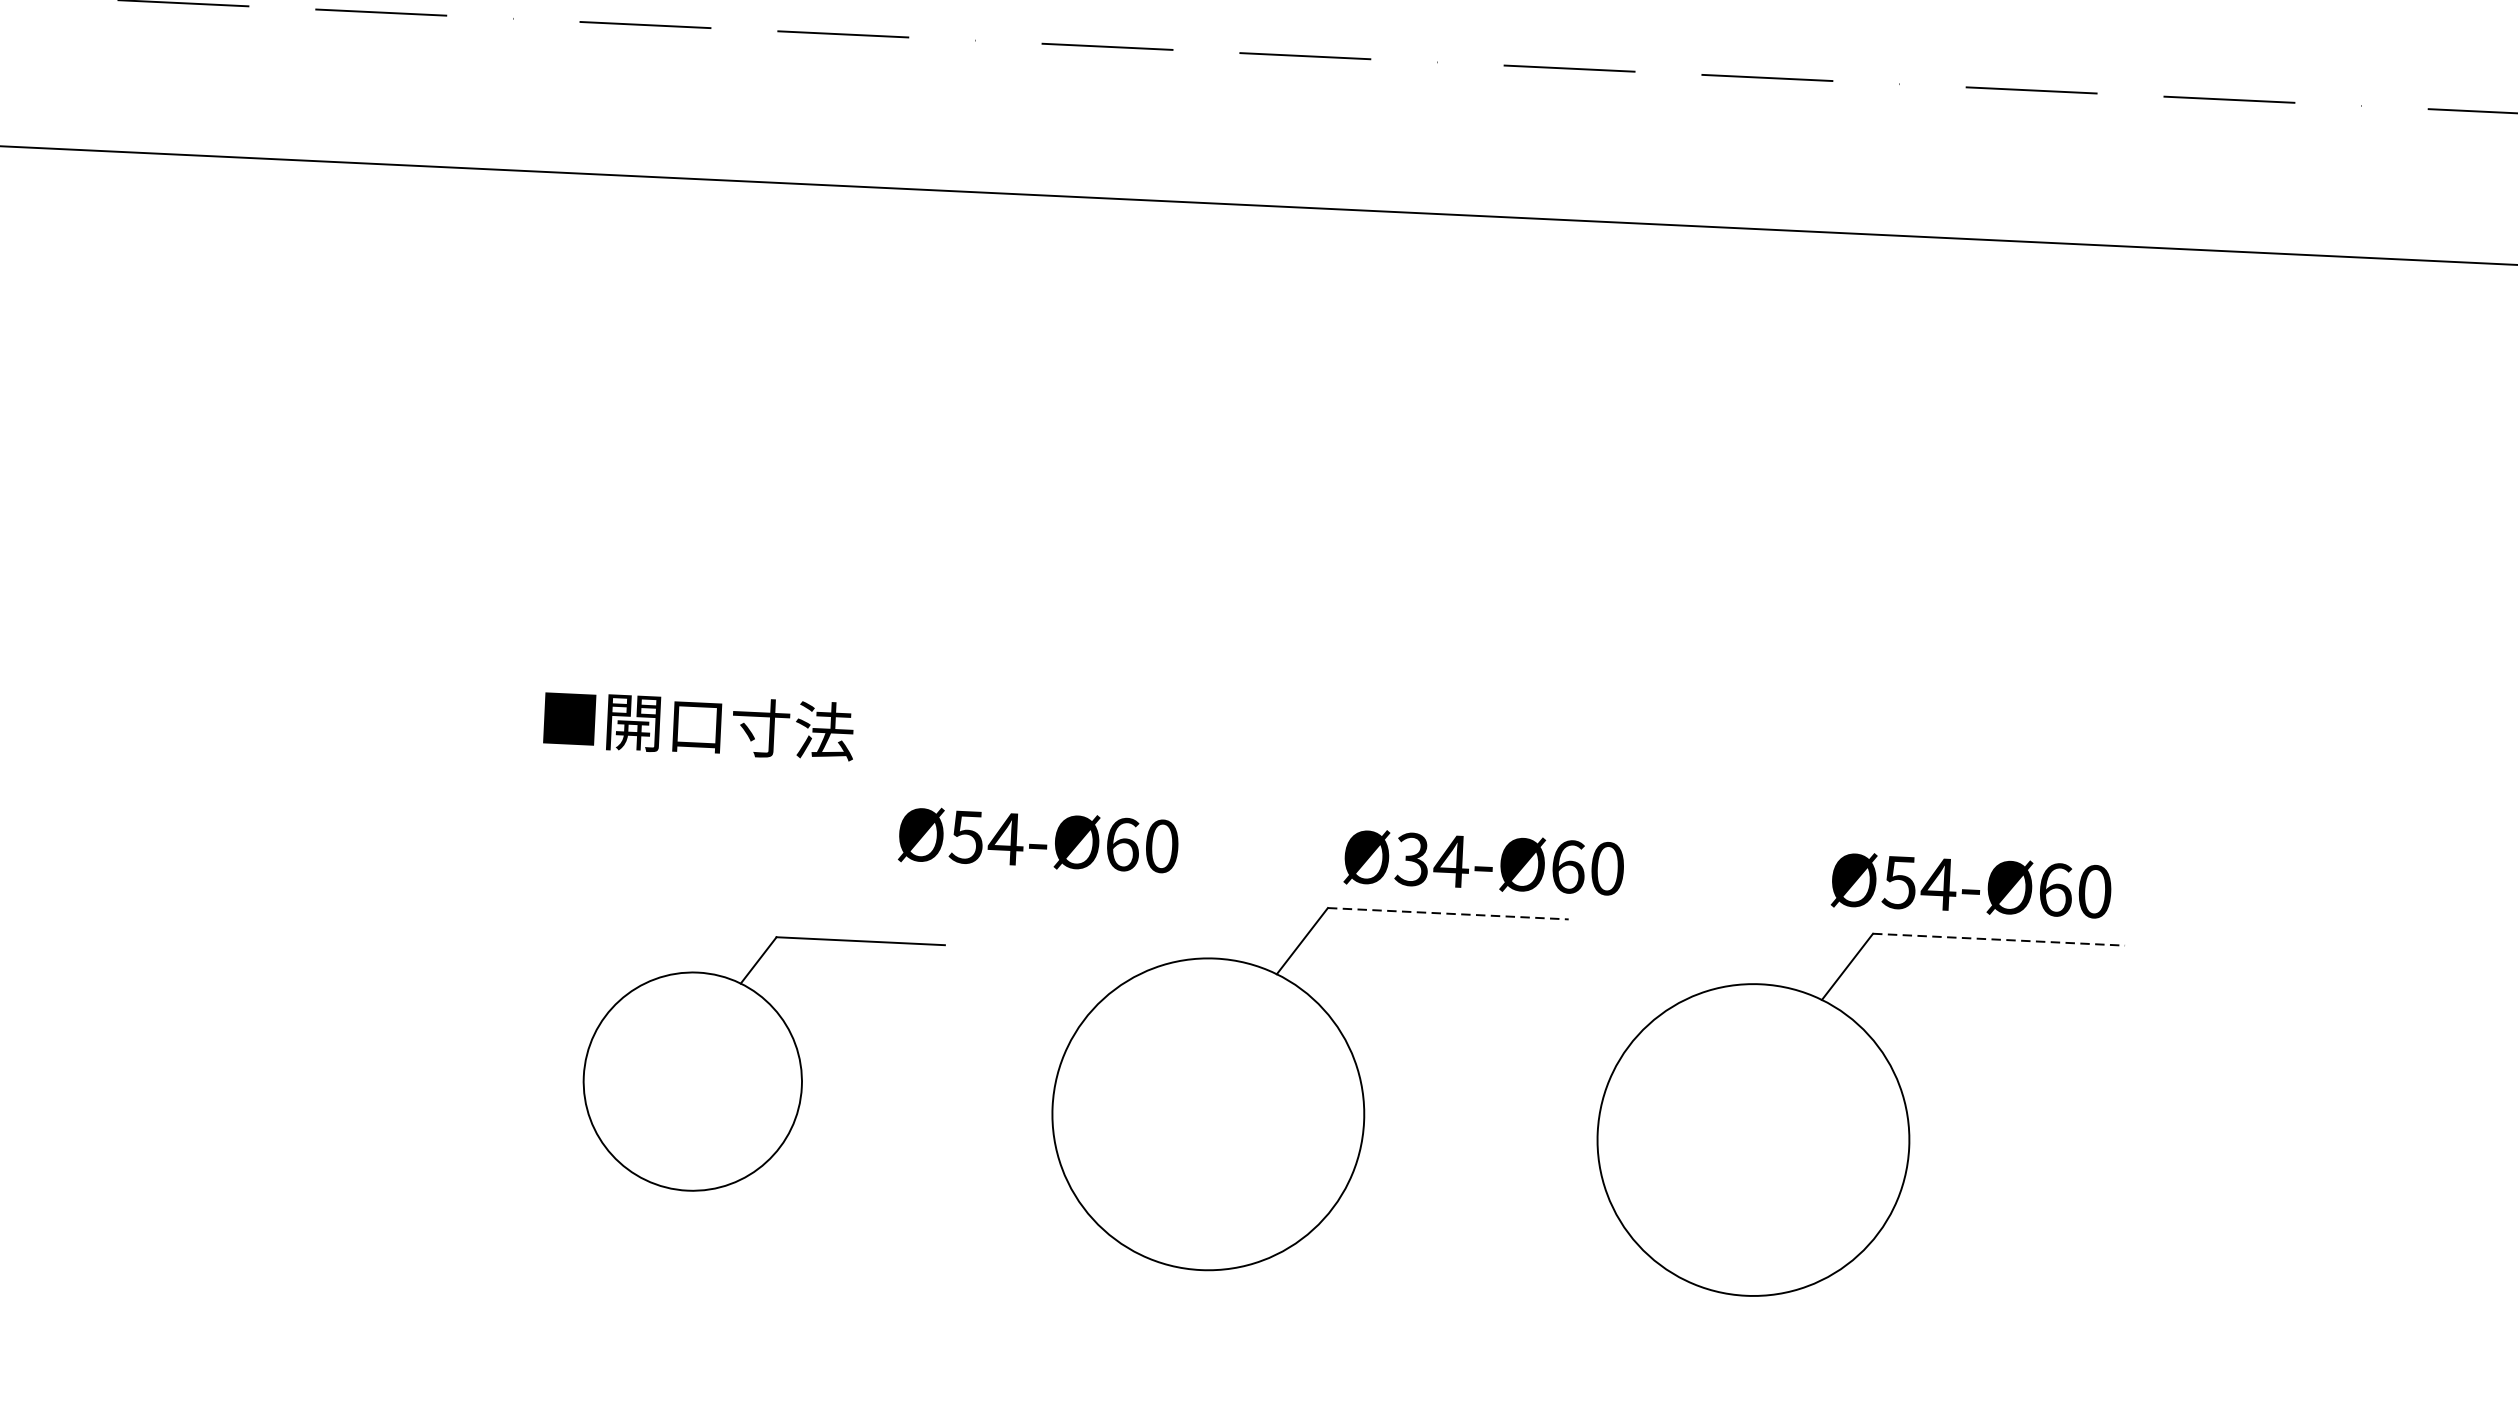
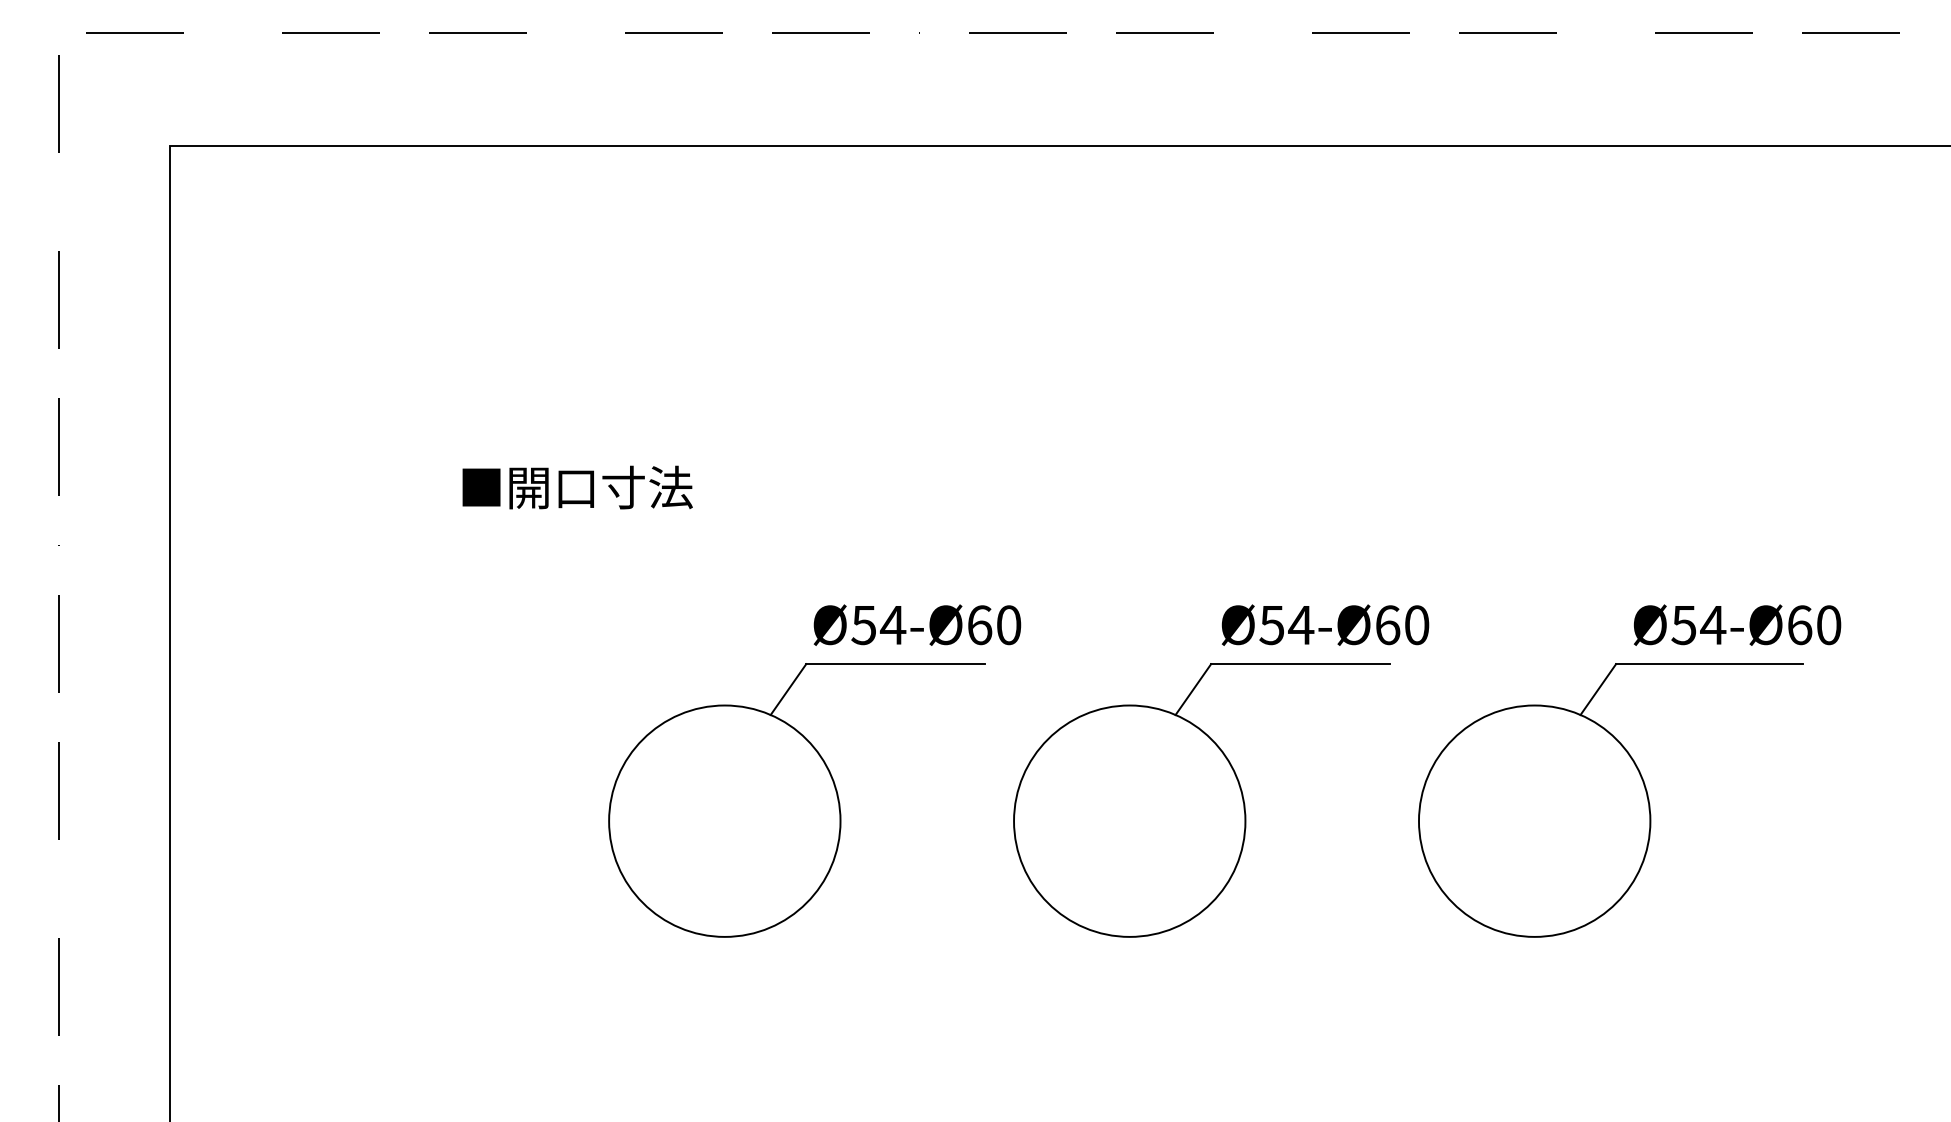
text: (698, 725) -> (577, 487), moved
text: (1038, 839) -> (917, 624), moved
text: (1411, 858) -> (1271, 624), Ø34-Ø60 -> Ø54-Ø60
text: (1971, 884) -> (1737, 624), moved
line: (1449, 914) -> (1301, 664), dashed -> solid
line: (1998, 940) -> (1709, 664), dashed -> solid
part: (761, 1065) -> (796, 800), size x1.43

